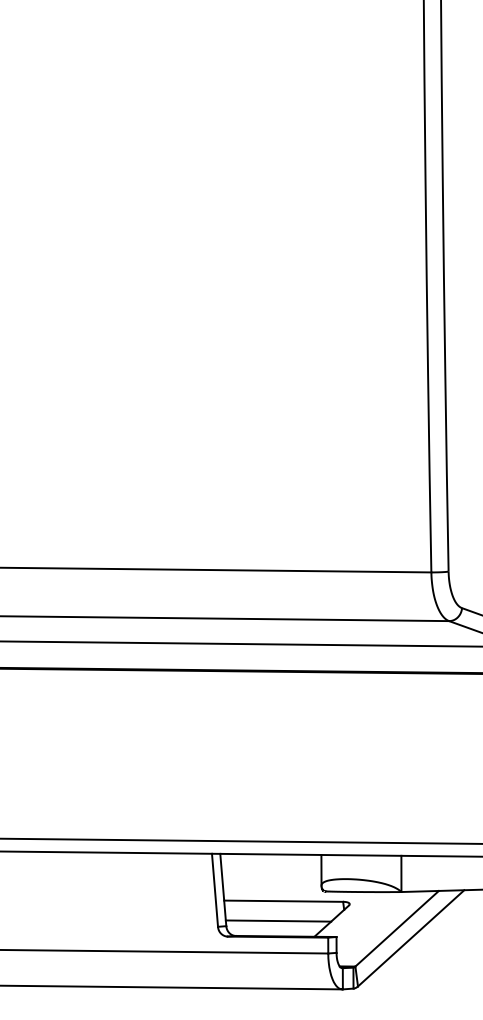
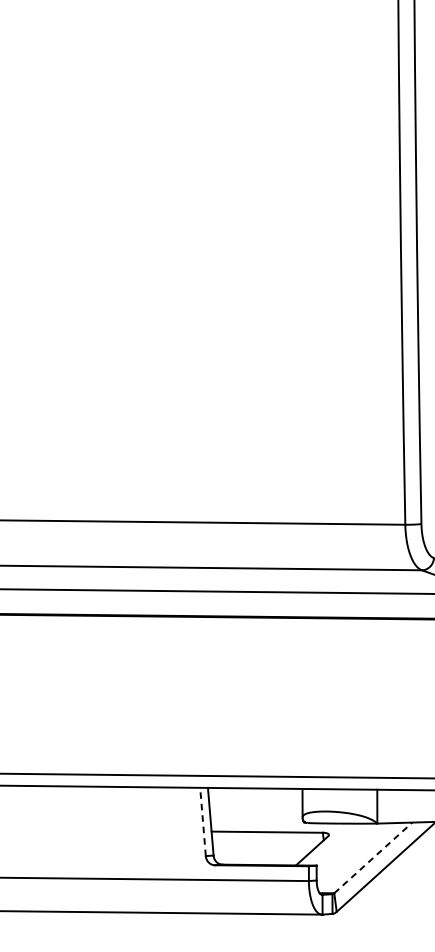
line: (215, 890) -> (203, 822), solid -> dashed
line: (278, 920) -> (262, 850), removed
line: (397, 928) -> (373, 857), solid -> dashed

